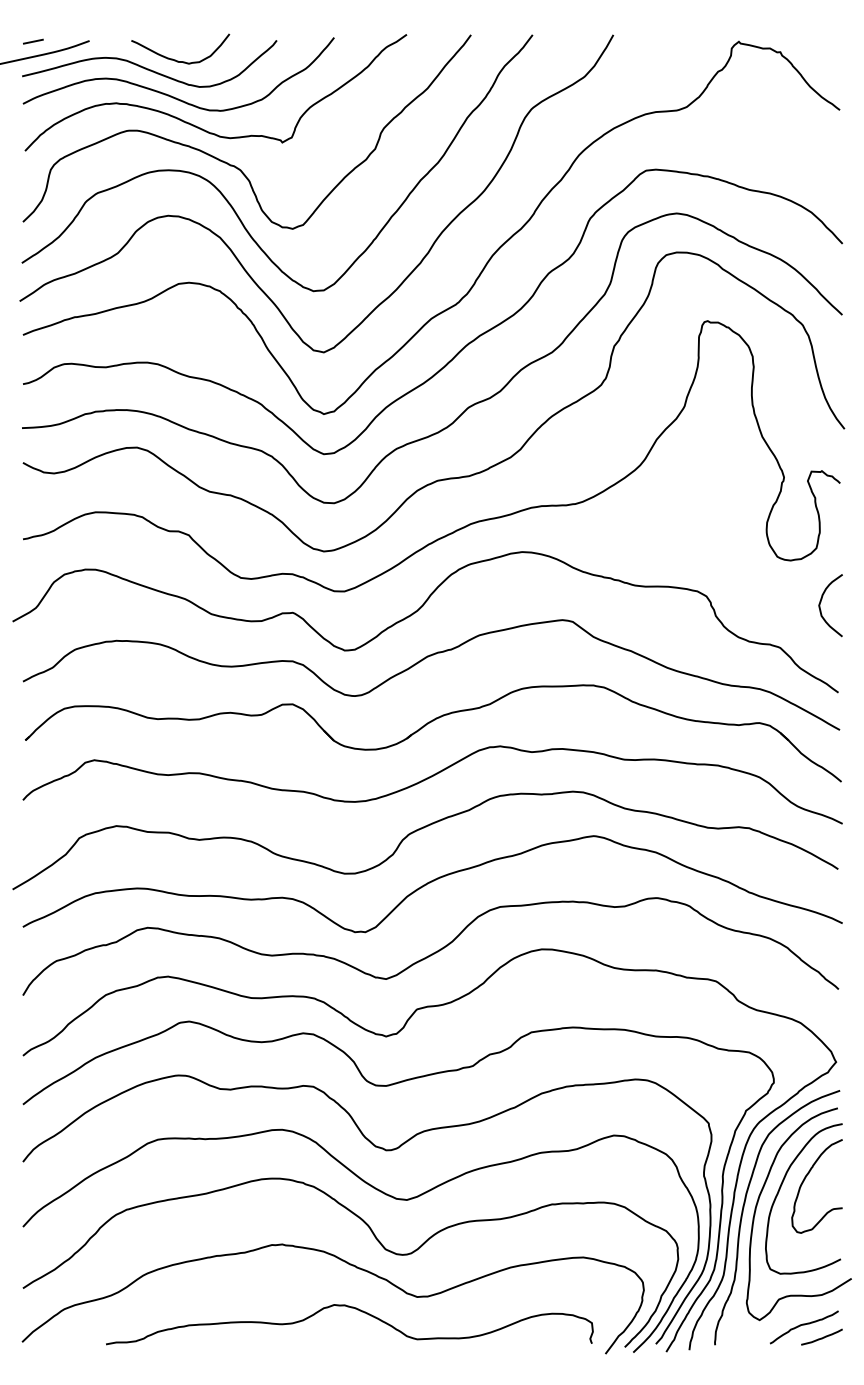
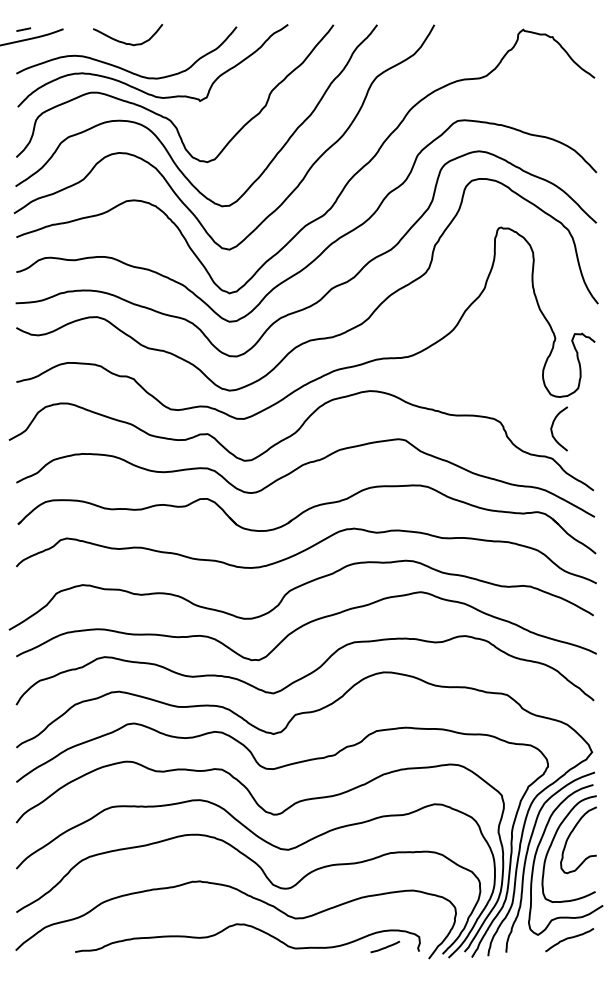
curve: (146, 67) -> (103, 47), removed
curve: (821, 602) -> (552, 426), moved
curve: (821, 1337) -> (384, 947), moved

